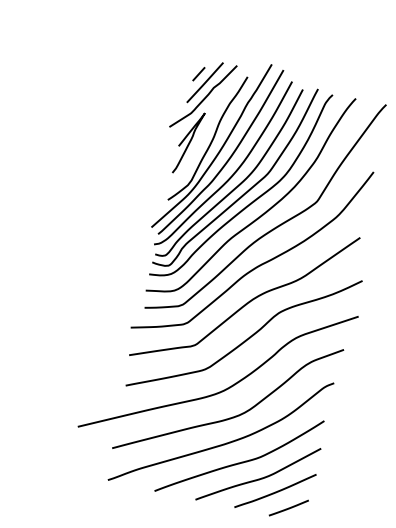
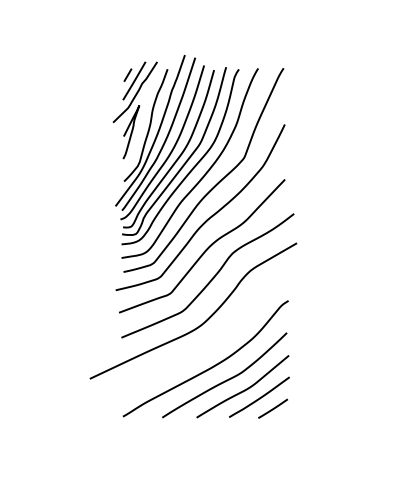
curve: (236, 414) -> (215, 342), removed

